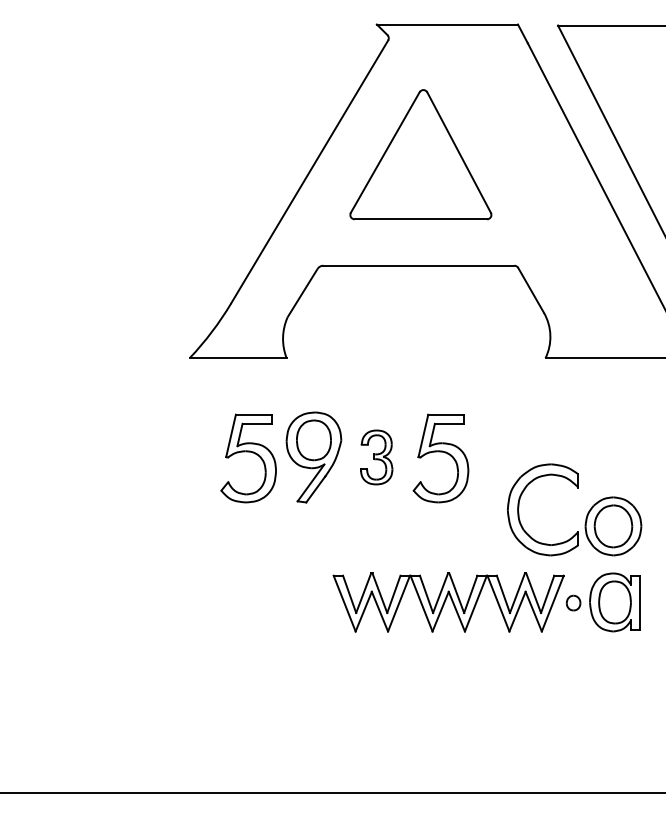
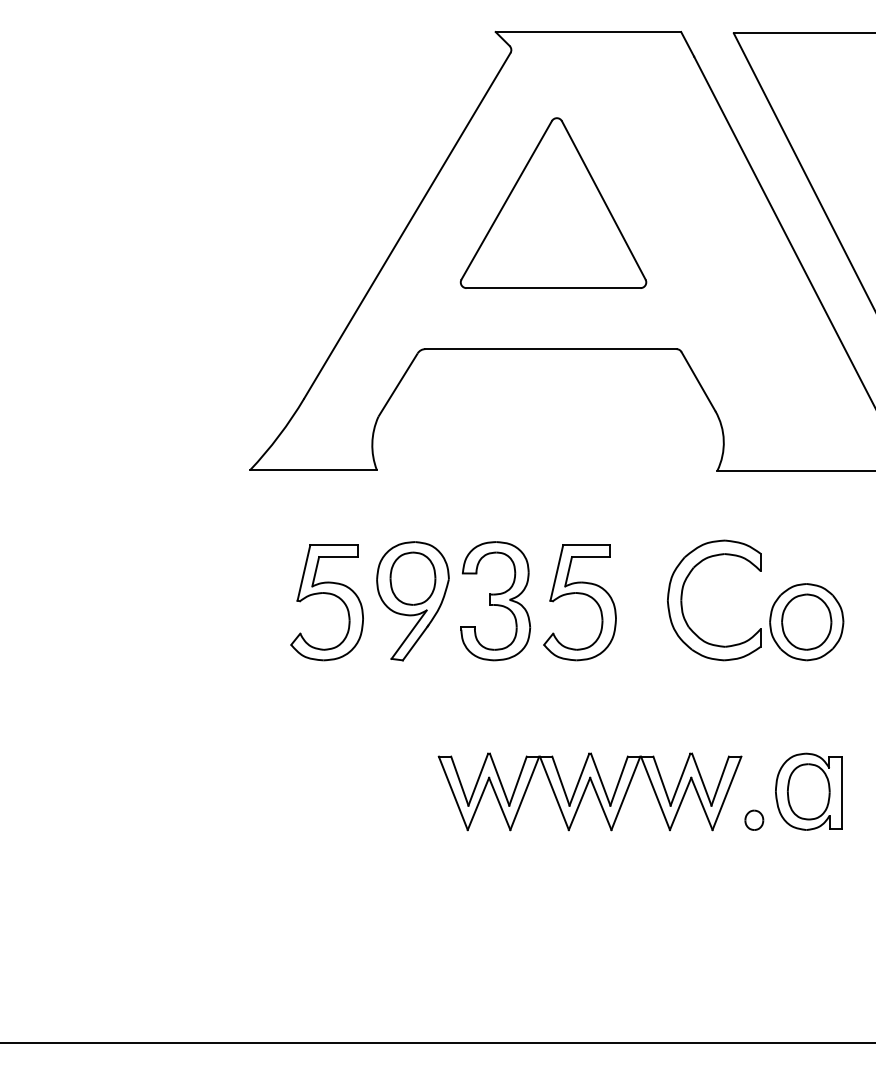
part: (376, 457) -> (495, 601), size x1.67
part: (586, 514) -> (771, 606), moved
part: (573, 602) -> (754, 819), moved

